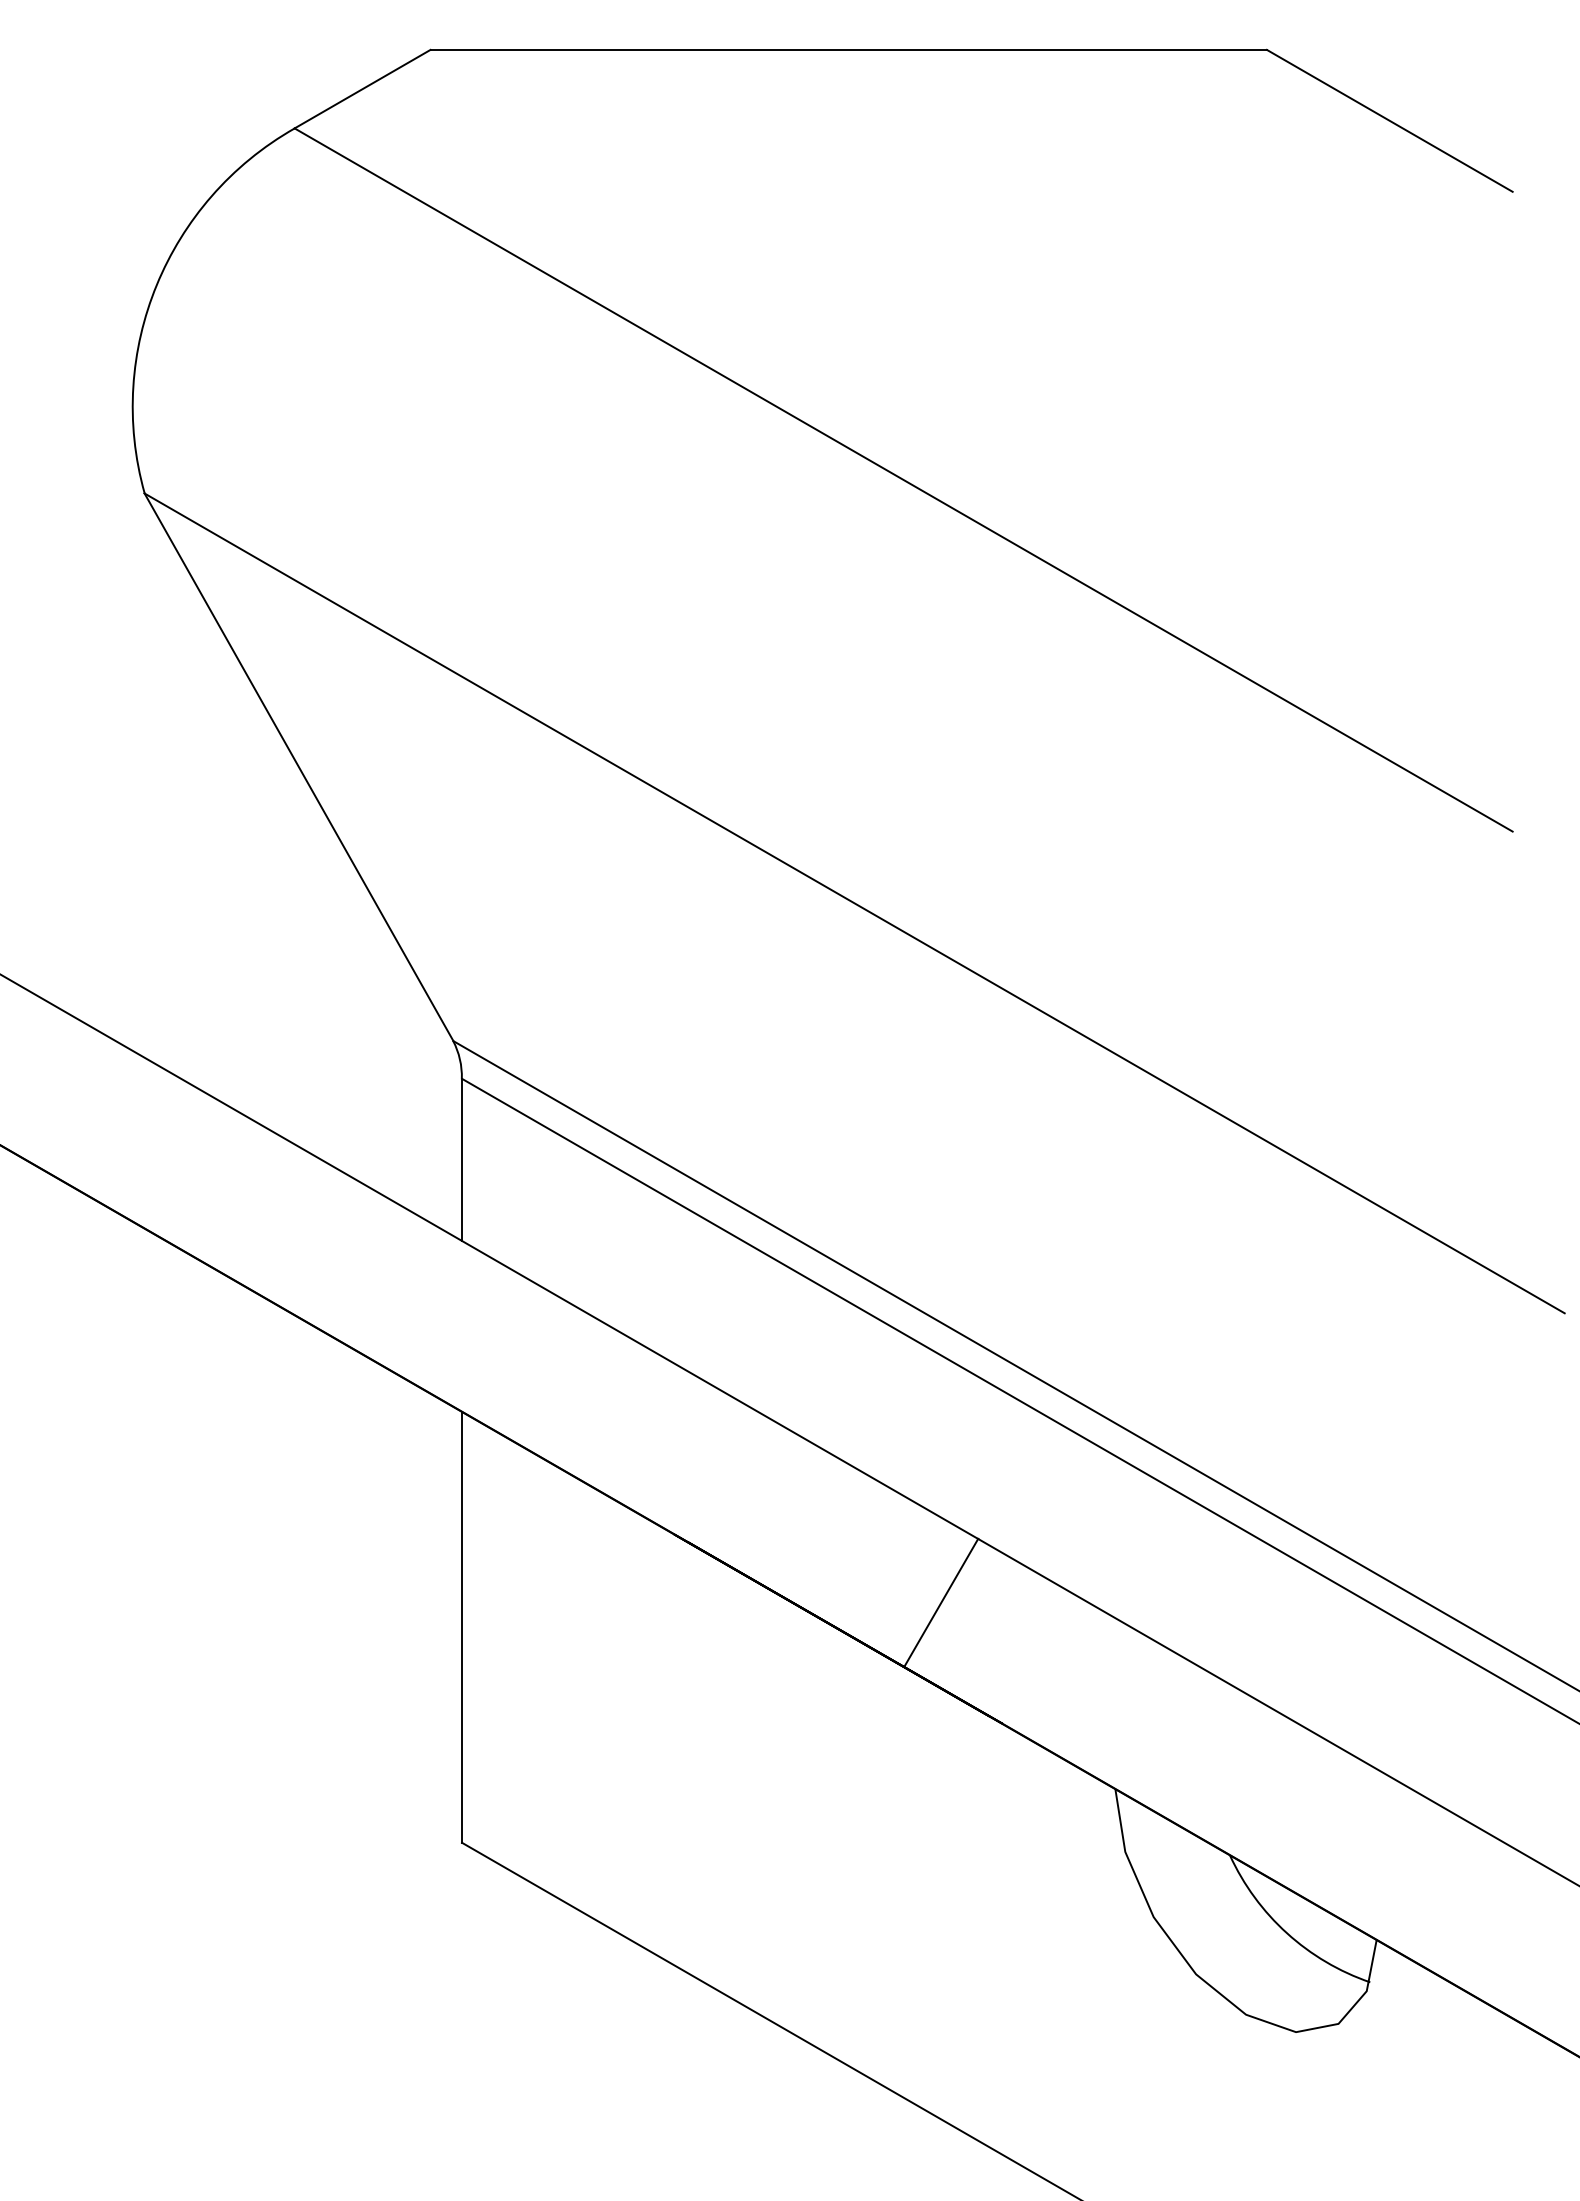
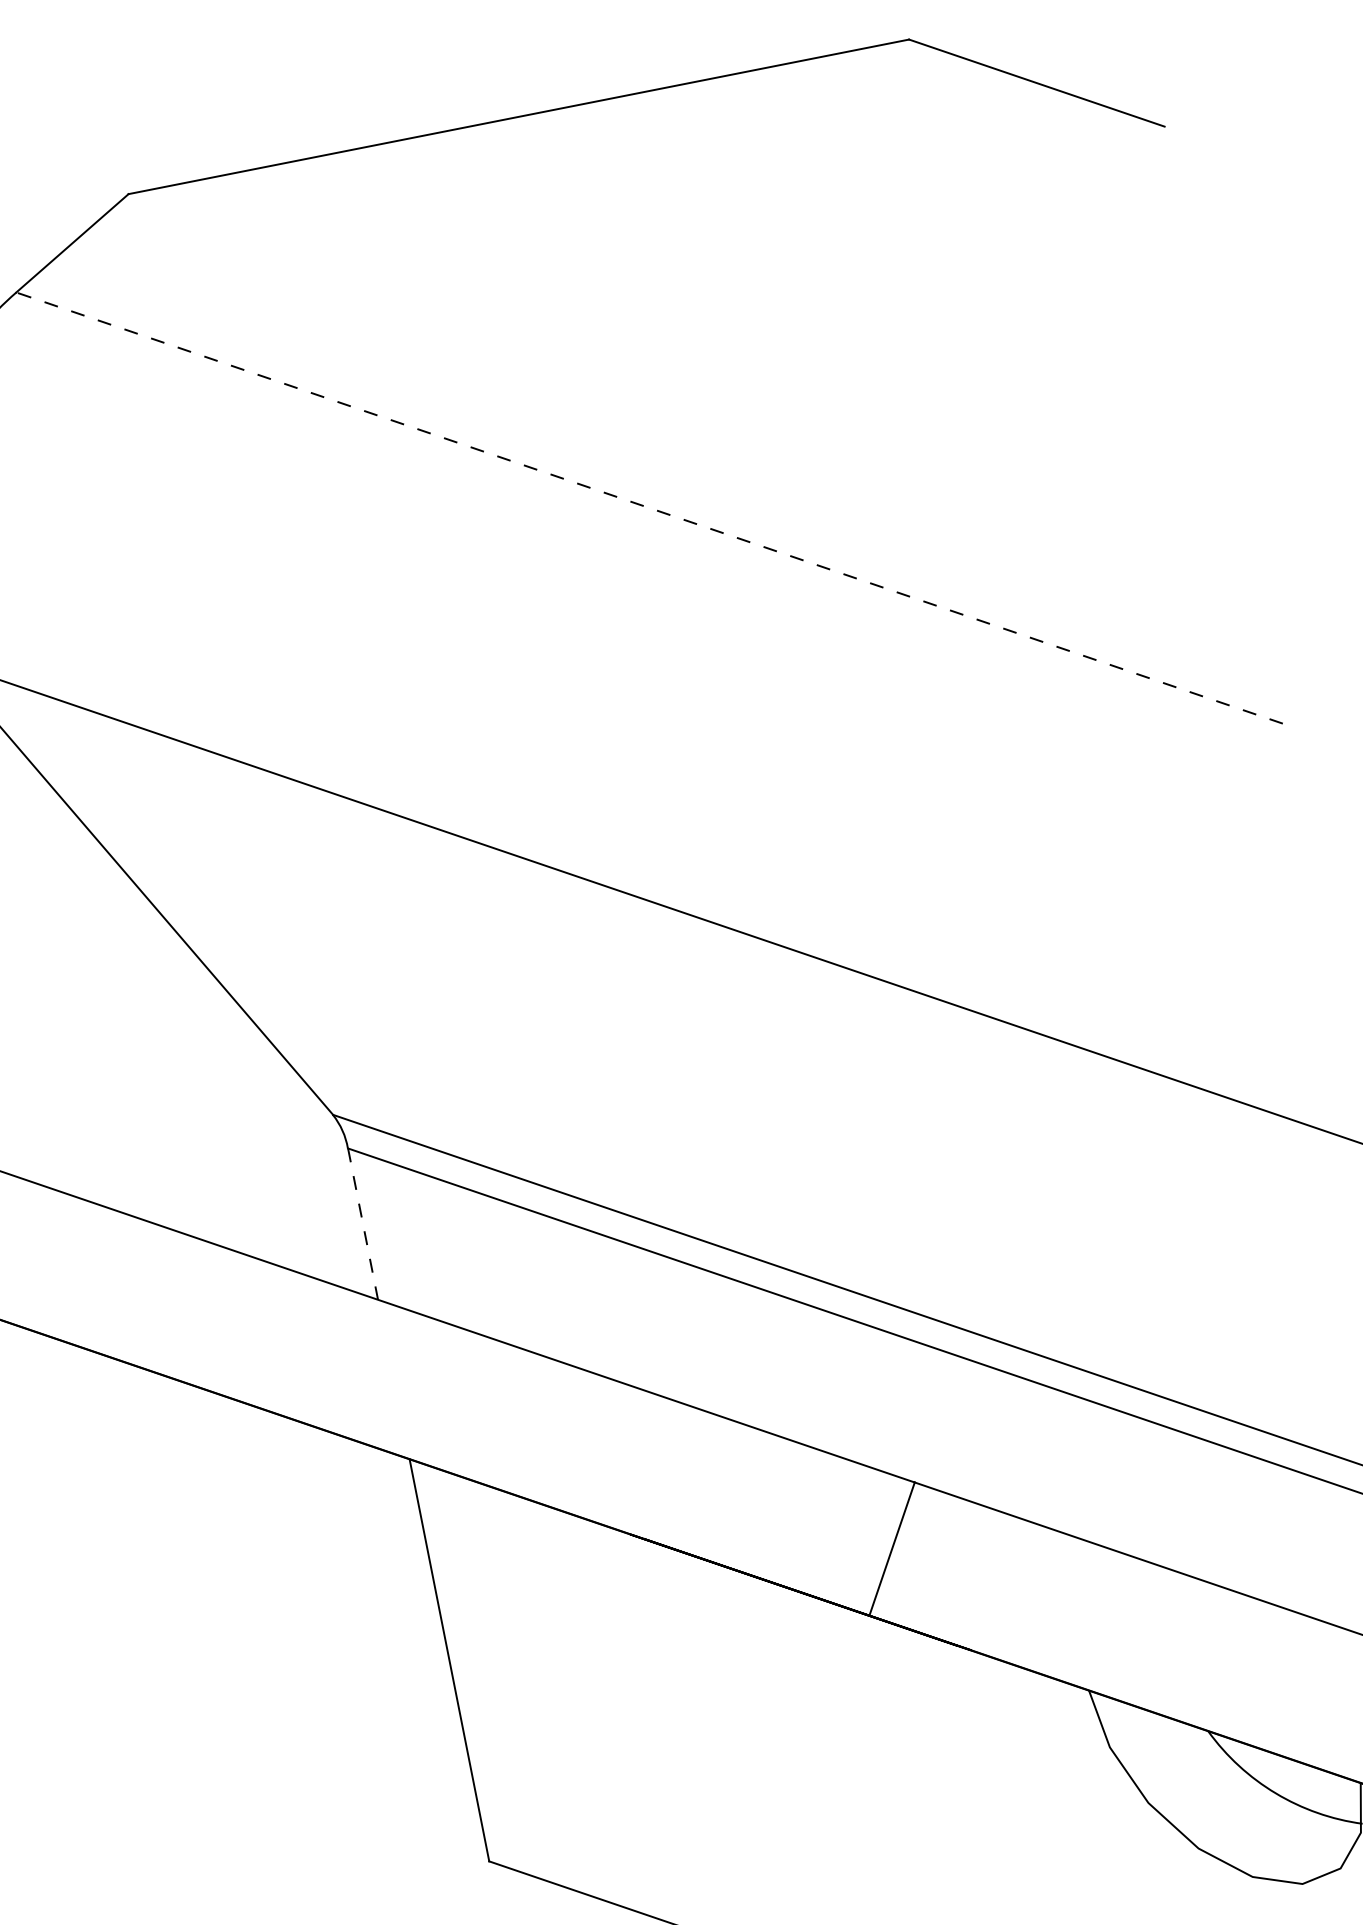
line: (903, 479) -> (649, 507), solid -> dashed
line: (462, 1160) -> (363, 1224), solid -> dashed

